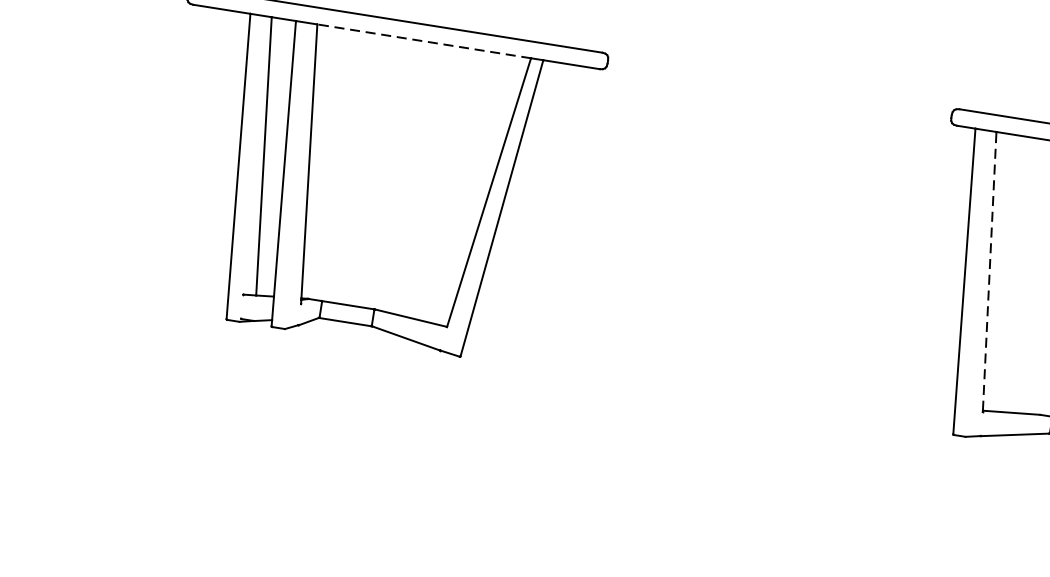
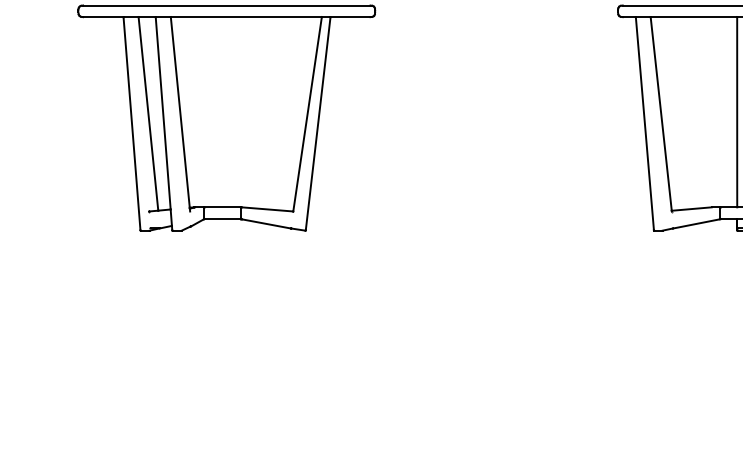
line: (424, 41) -> (246, 17), dashed -> solid
line: (990, 270) -> (661, 113), dashed -> solid

